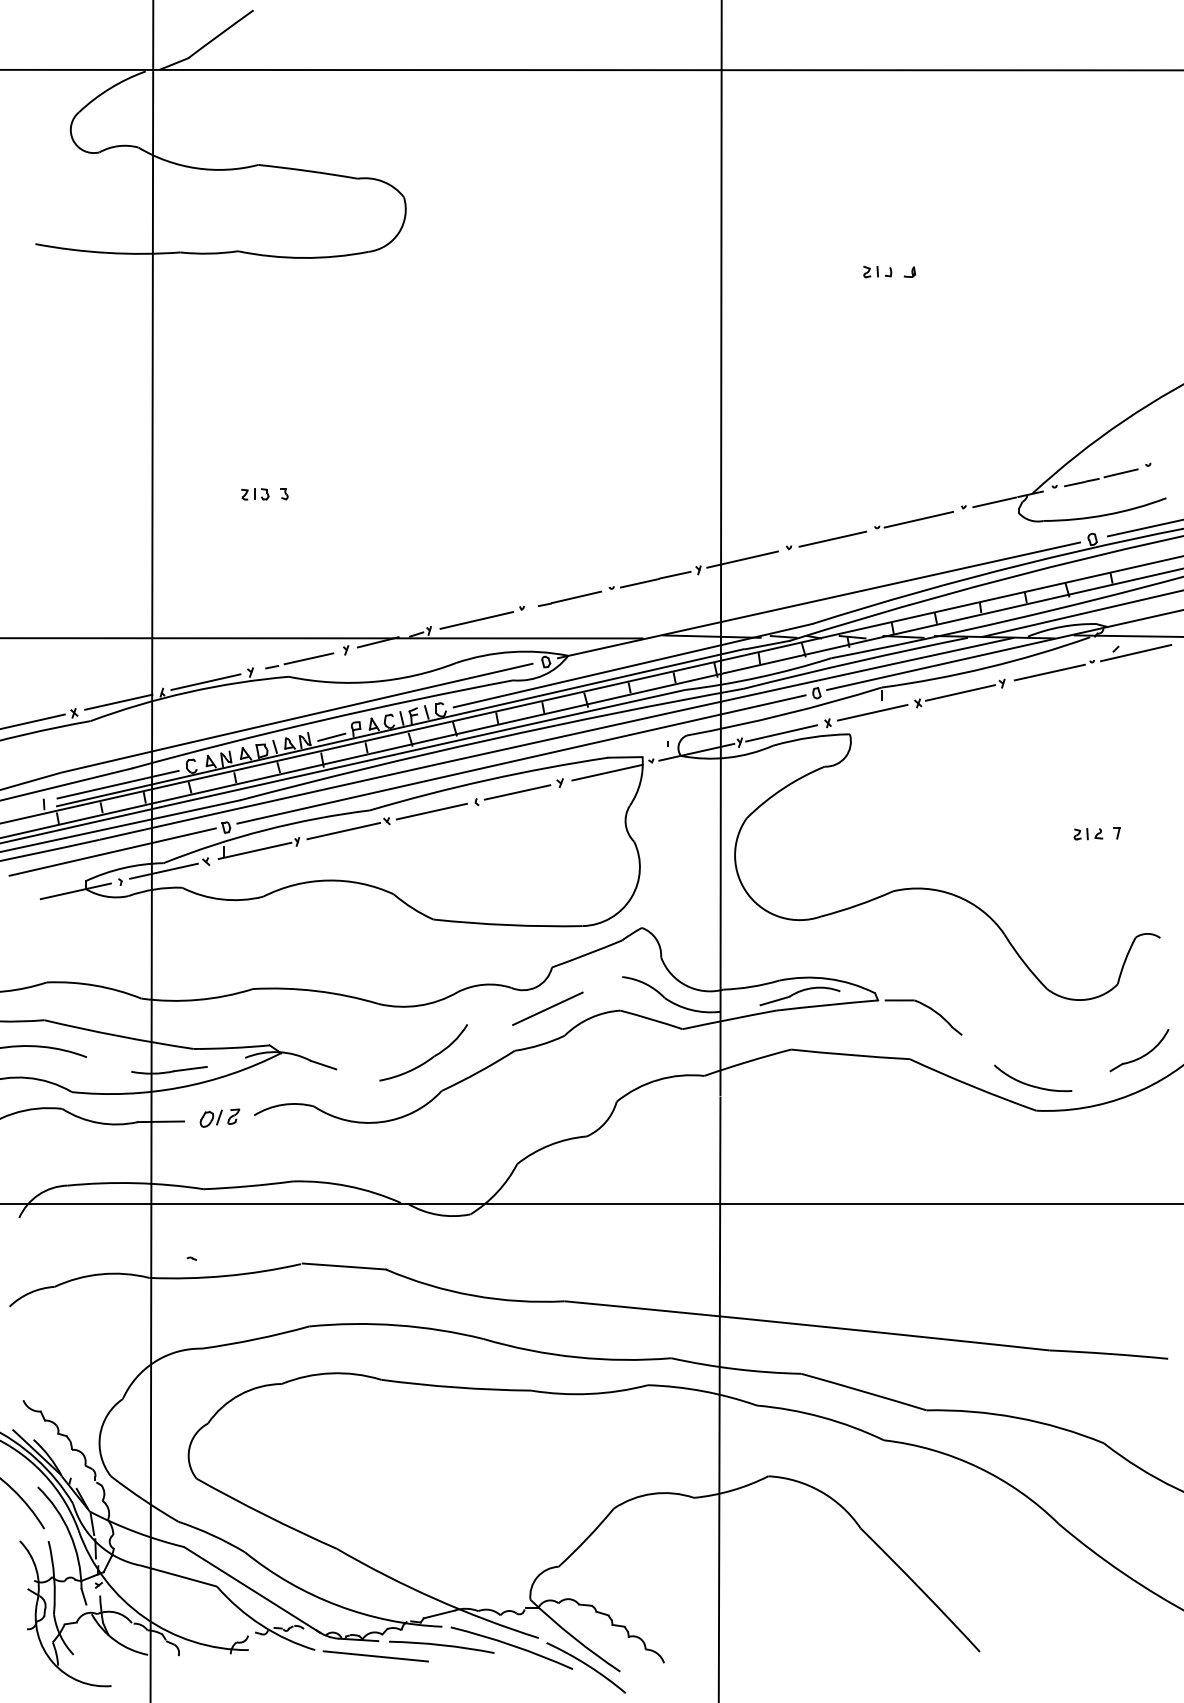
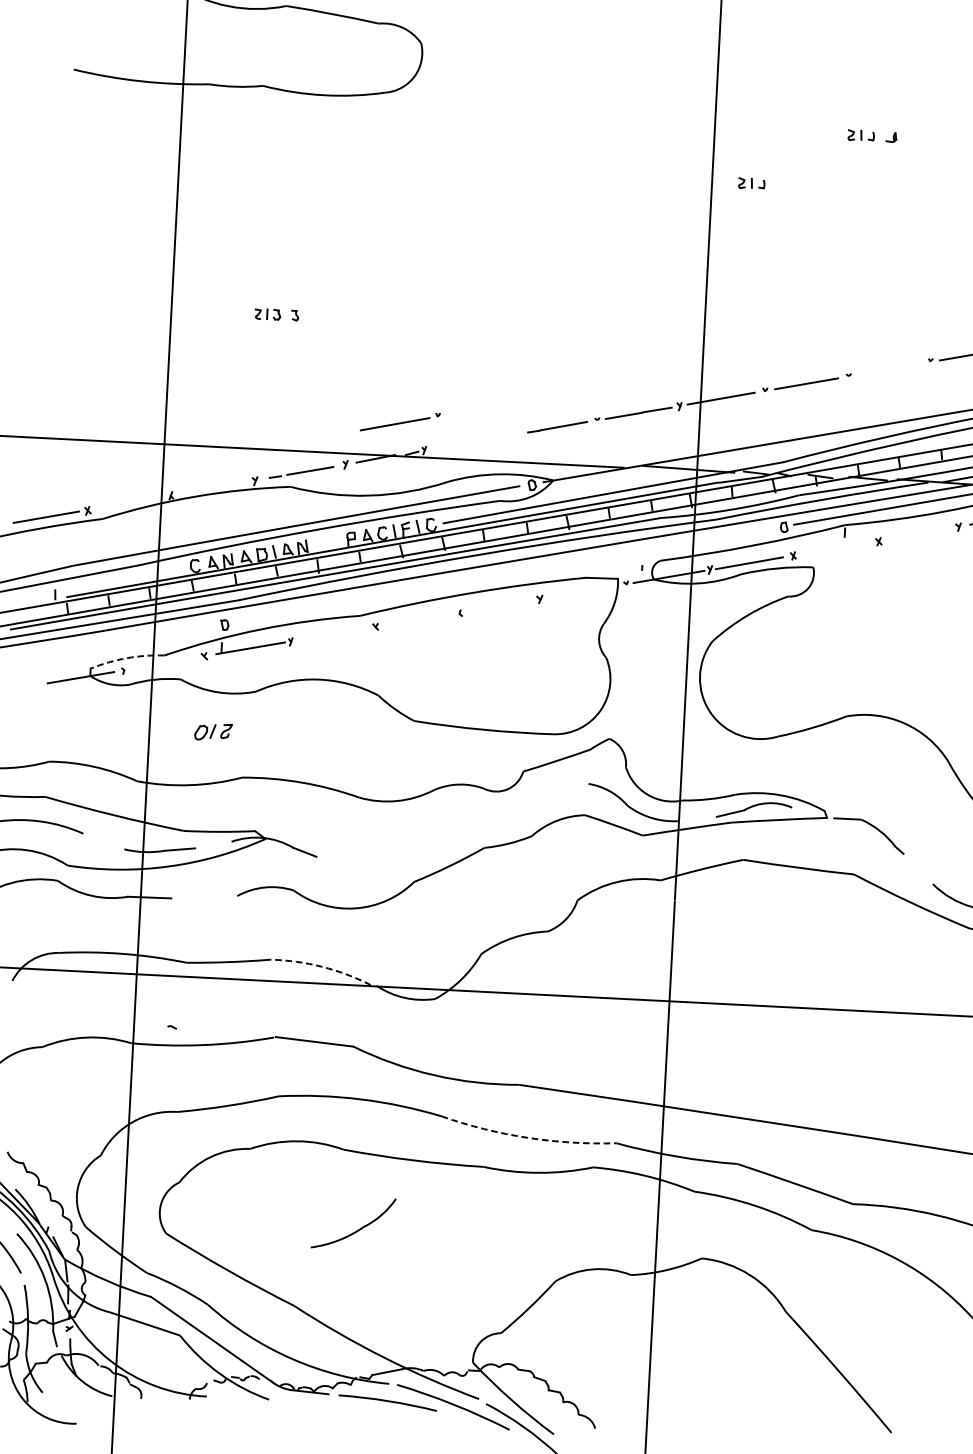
part: (763, 328) -> (751, 183), added
line: (918, 519) -> (887, 369), removed
part: (481, 617) -> (399, 421), moved
line: (205, 681) -> (212, 487), removed
line: (960, 692) -> (918, 533), removed
line: (118, 701) -> (129, 501), removed
line: (872, 712) -> (835, 547), removed
line: (331, 736) -> (327, 544), removed
line: (521, 759) -> (504, 575), removed
line: (607, 772) -> (584, 591), removed
line: (117, 784) -> (124, 579), removed
line: (517, 792) -> (499, 606), removed
line: (431, 811) -> (417, 619), removed
line: (343, 831) -> (334, 634), removed
line: (112, 851) -> (117, 642), removed
arc: (123, 868) -> (126, 658), solid -> dashed
line: (163, 870) -> (163, 662), removed
line: (547, 1008) -> (517, 809), removed
part: (429, 1058) -> (358, 1229), moved
part: (219, 1117) -> (213, 731), moved
arc: (348, 1186) -> (322, 967), solid -> dashed
arc: (576, 1357) -> (527, 1138), solid -> dashed
line: (375, 1656) -> (325, 1408), removed

